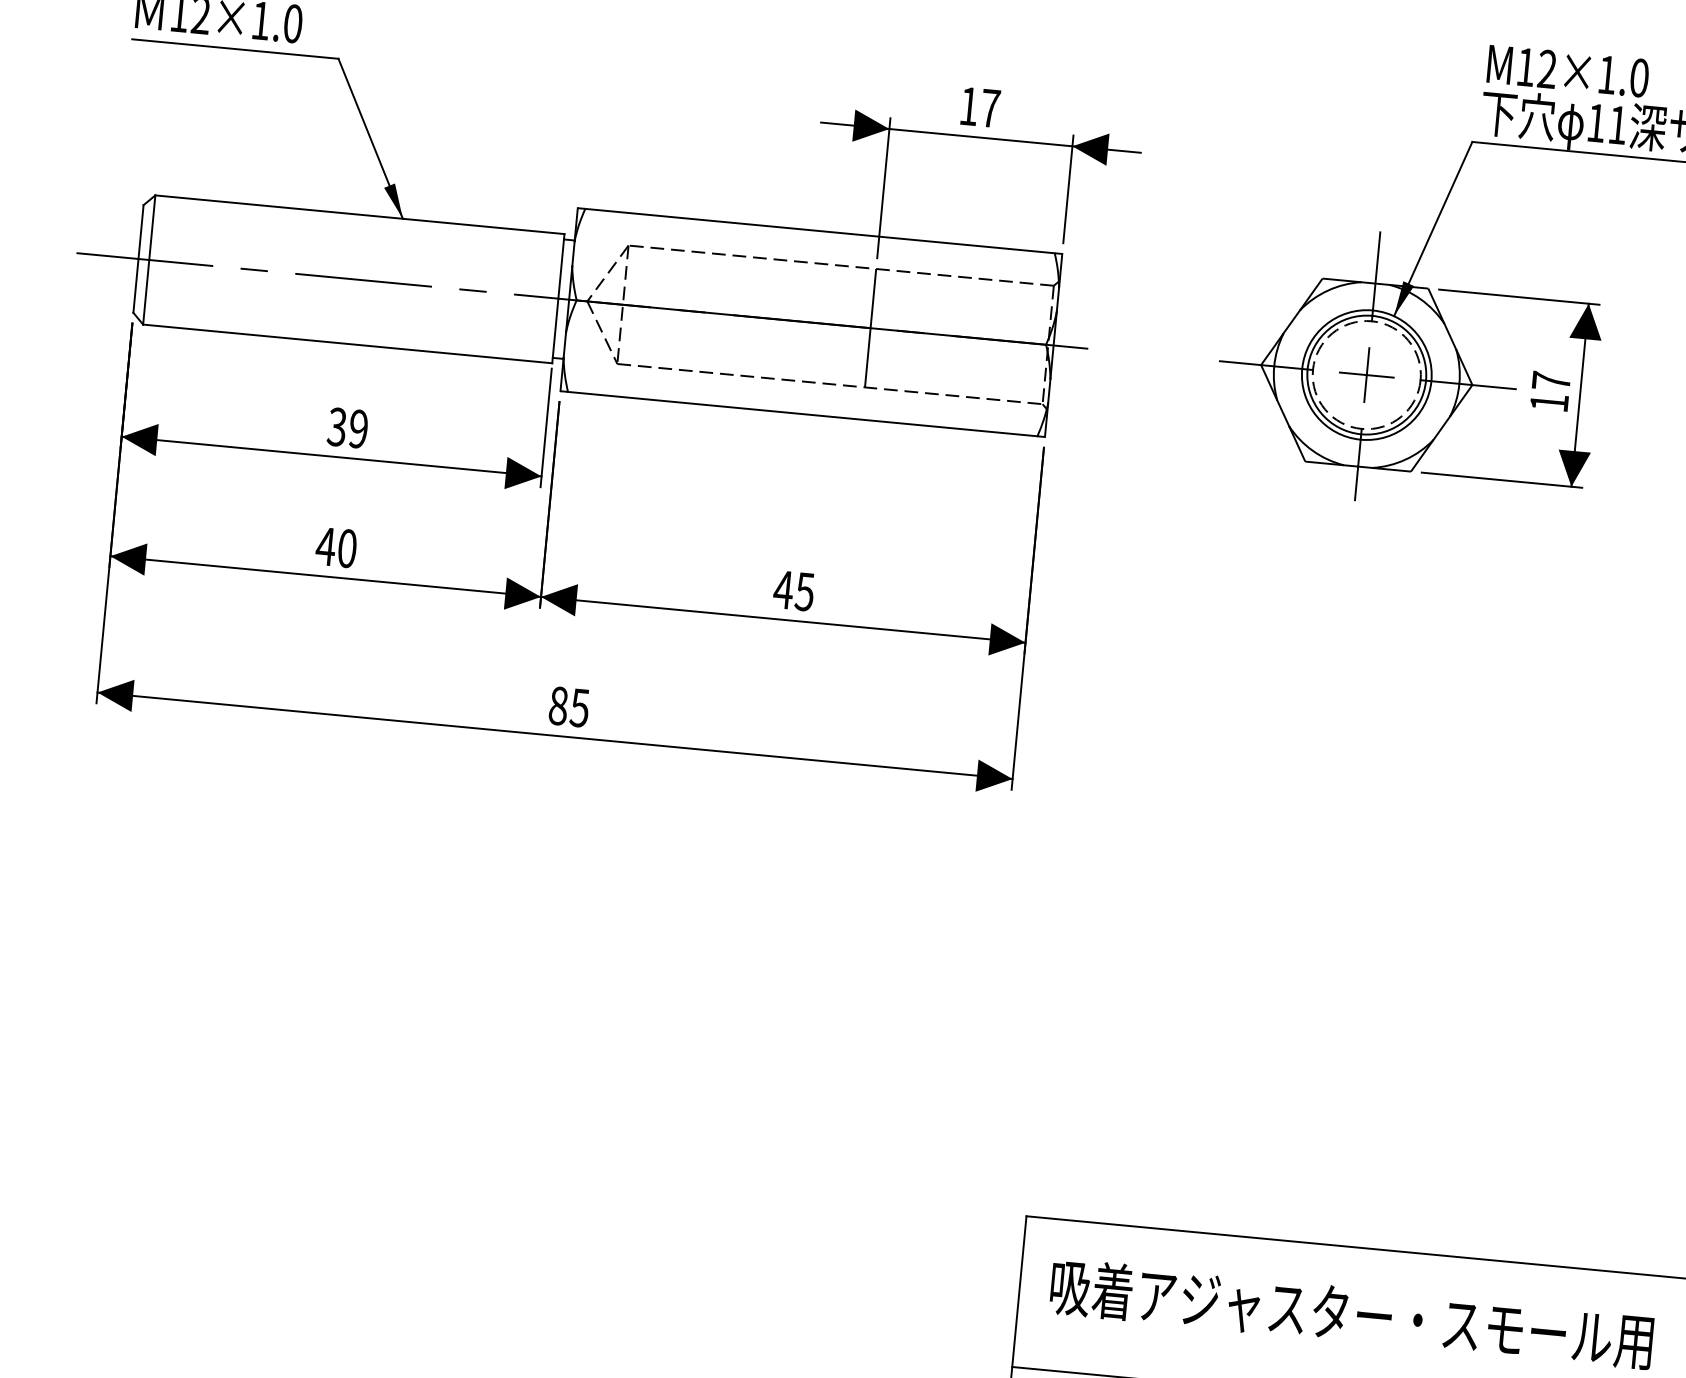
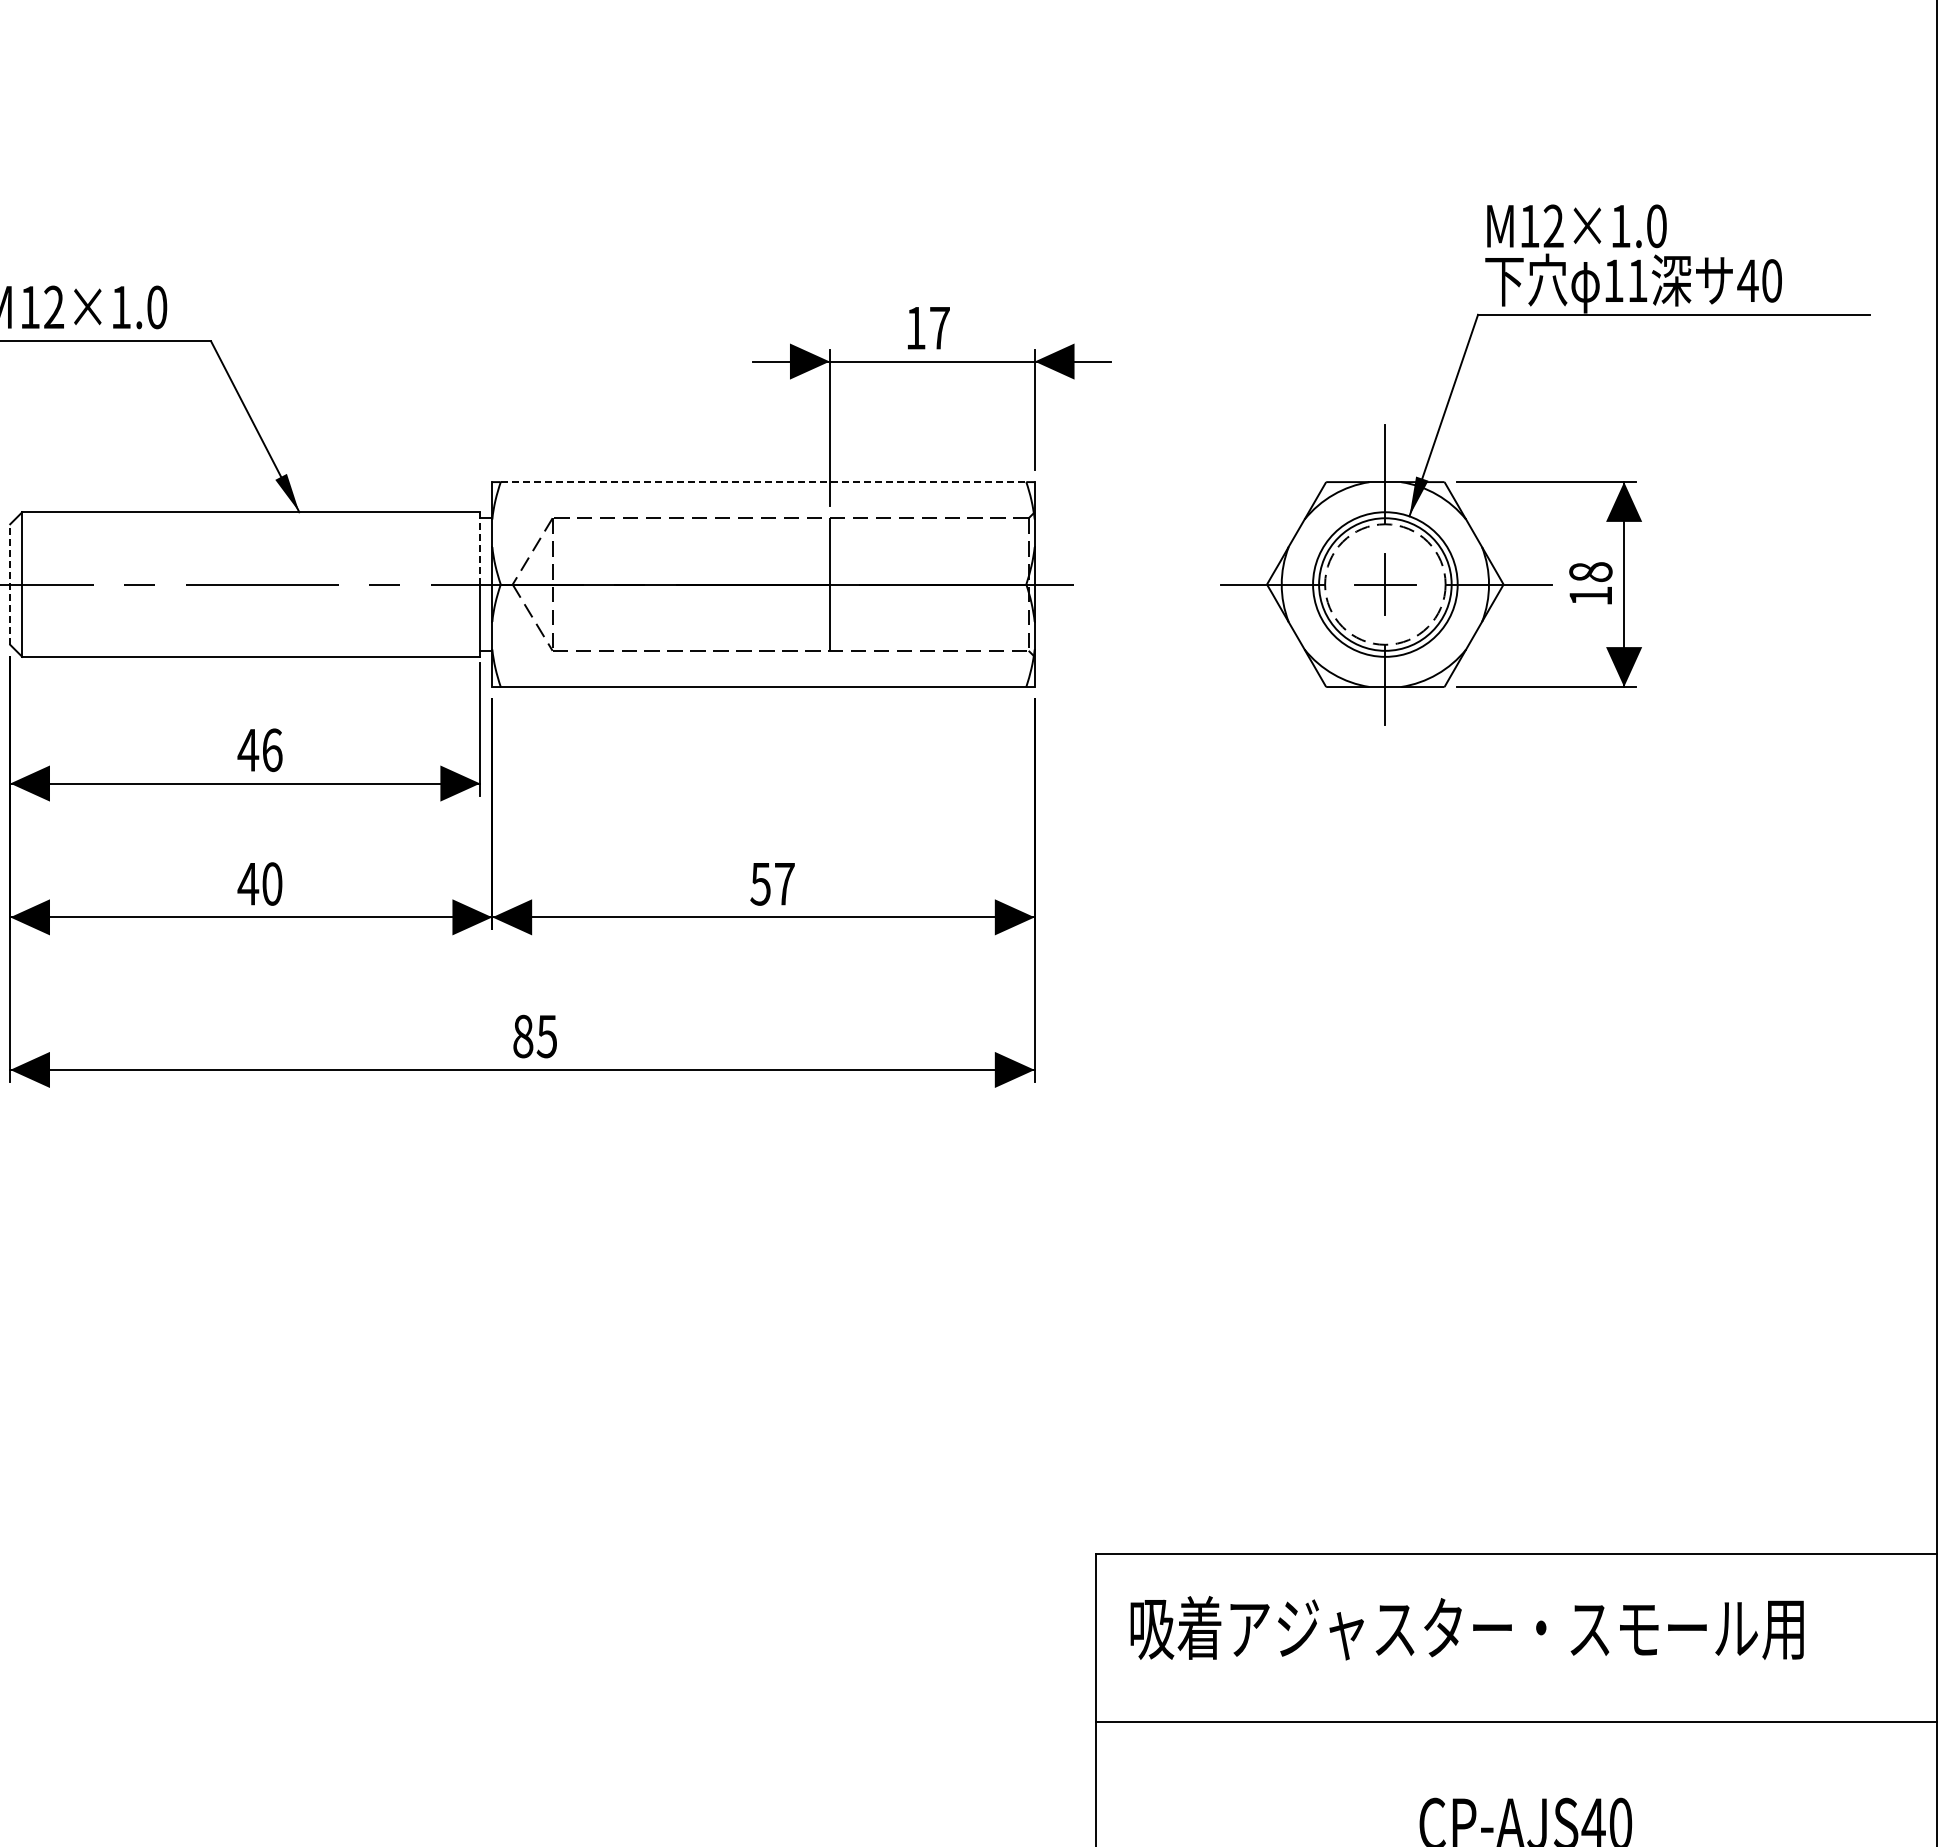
line: (819, 231) -> (763, 482), solid -> dashed
line: (138, 258) -> (10, 584), solid -> dashed
line: (561, 265) -> (480, 547), solid -> dashed
text: (1551, 381) -> (1590, 572), 17 -> 18
text: (347, 428) -> (259, 750), 39 -> 46
text: (793, 591) -> (771, 884), 45 -> 57

